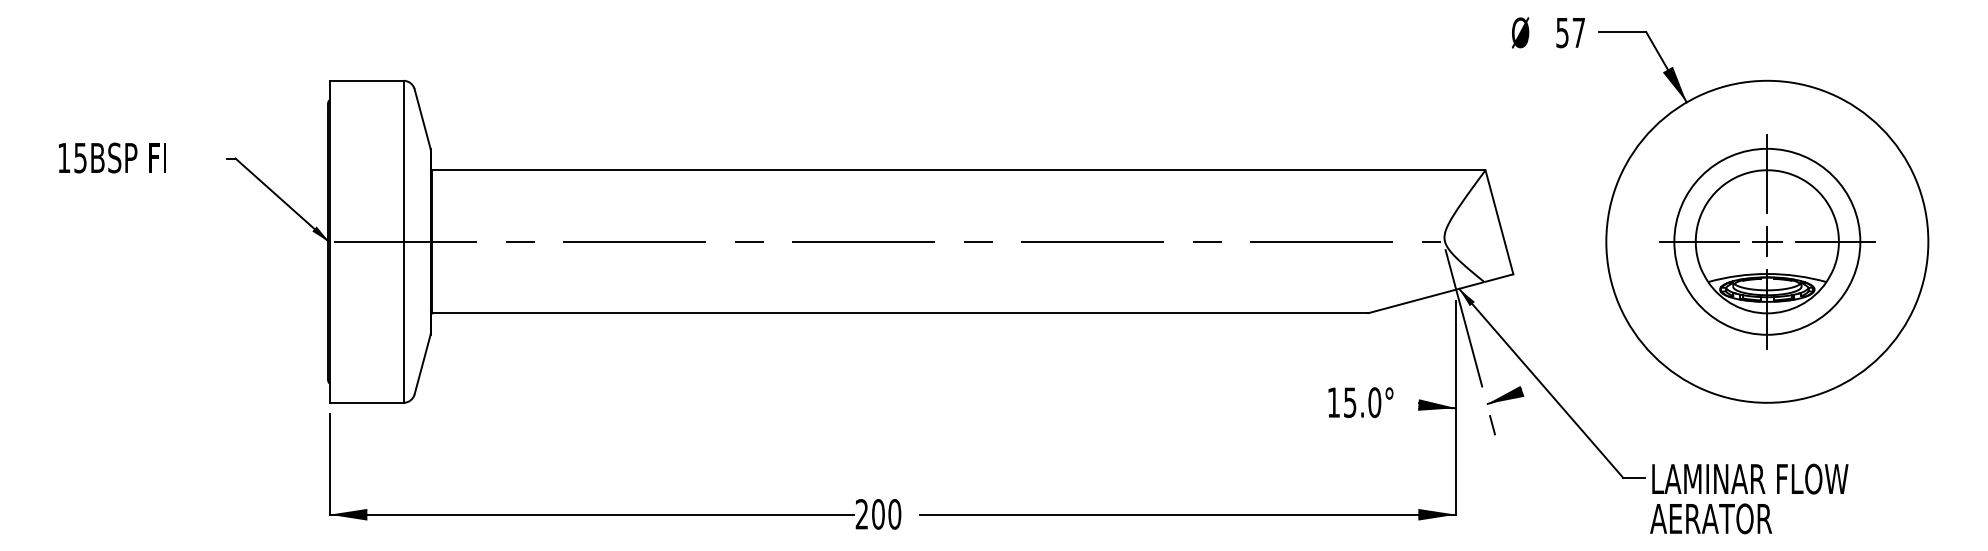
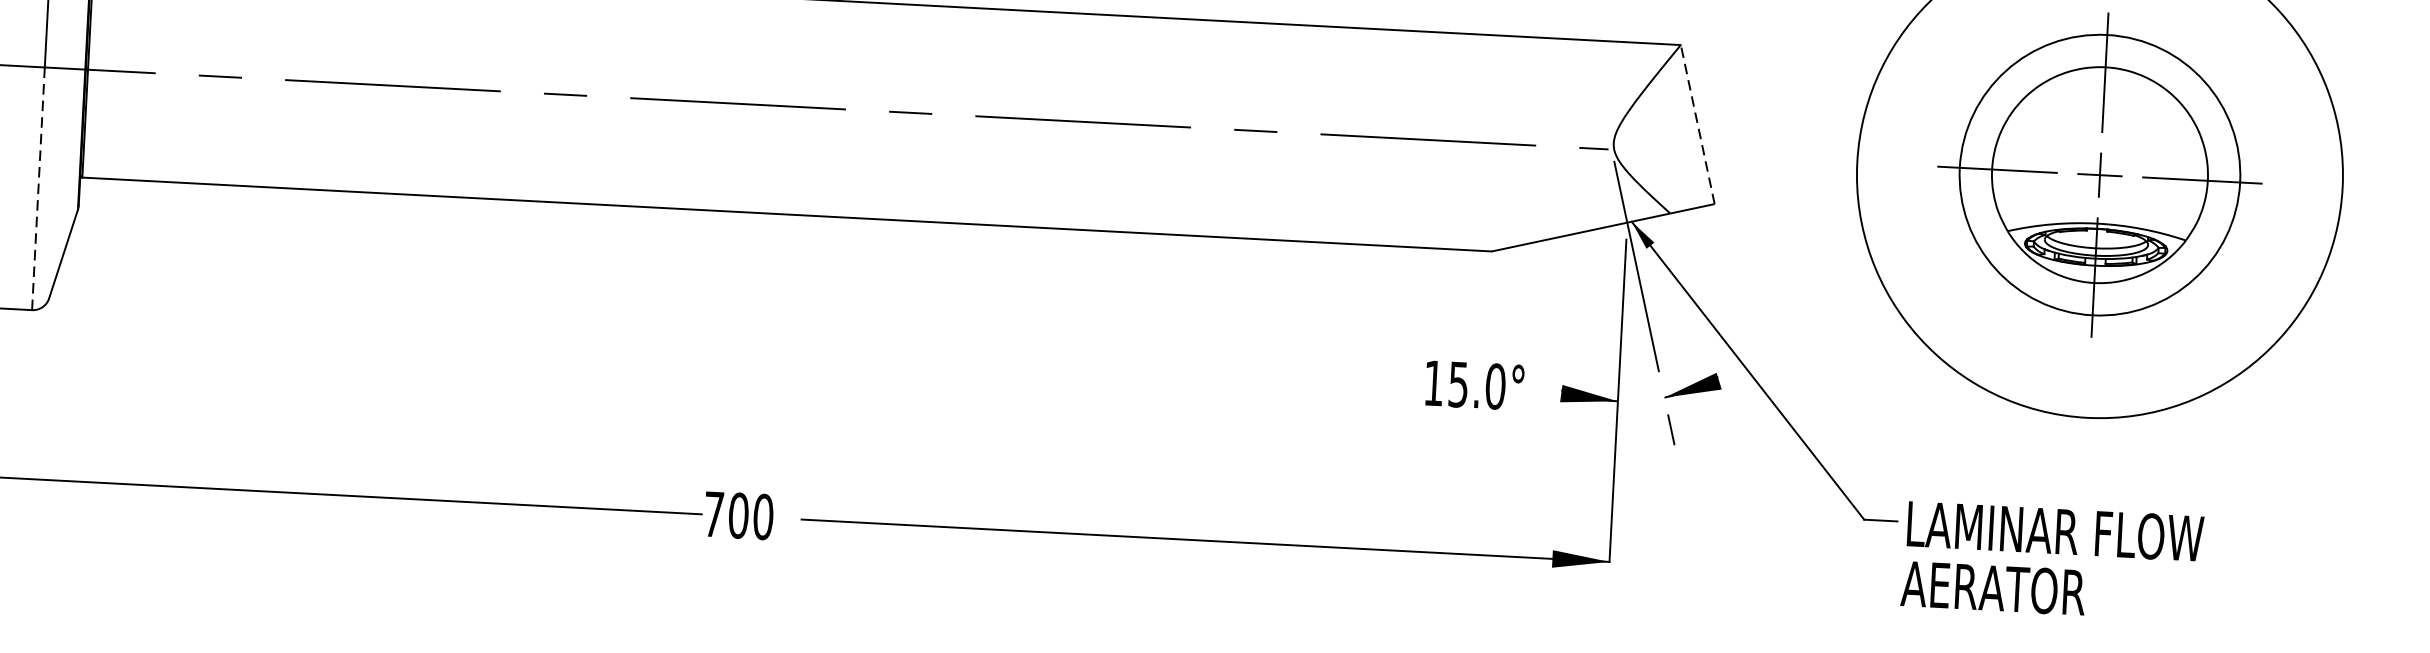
line: (1499, 222) -> (1697, 124), solid -> dashed
line: (403, 322) -> (38, 189), solid -> dashed
text: (861, 514) -> (713, 514), 200 -> 700

